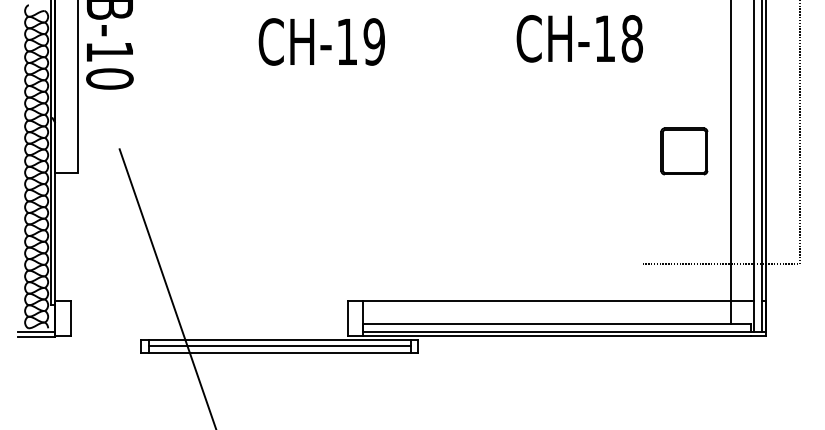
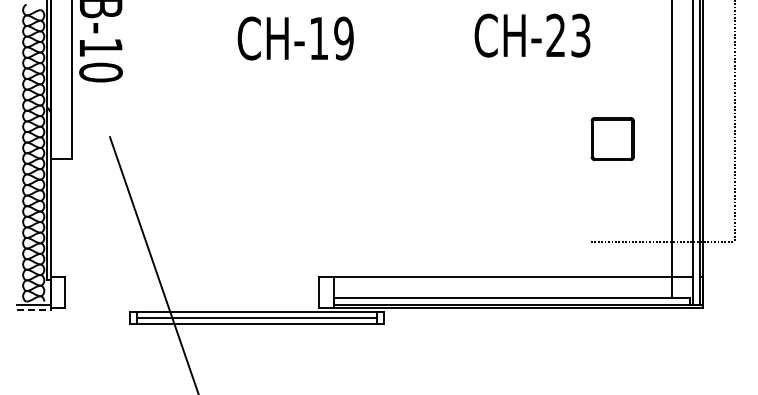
text: (618, 38) -> (568, 35), CH-18 -> CH-23
part: (684, 151) -> (612, 139), moved
line: (37, 336) -> (34, 309), solid -> dashed

